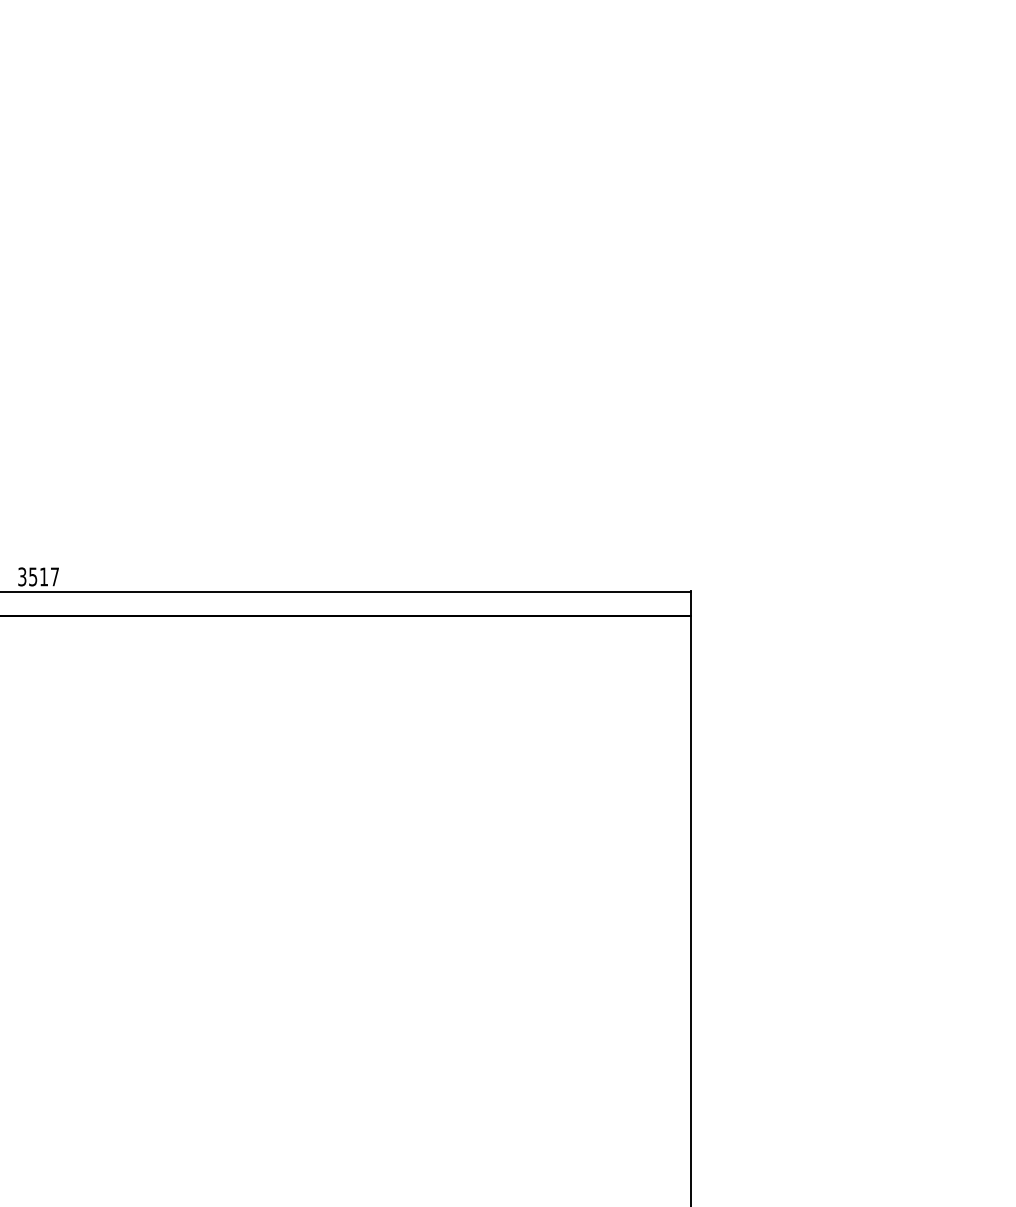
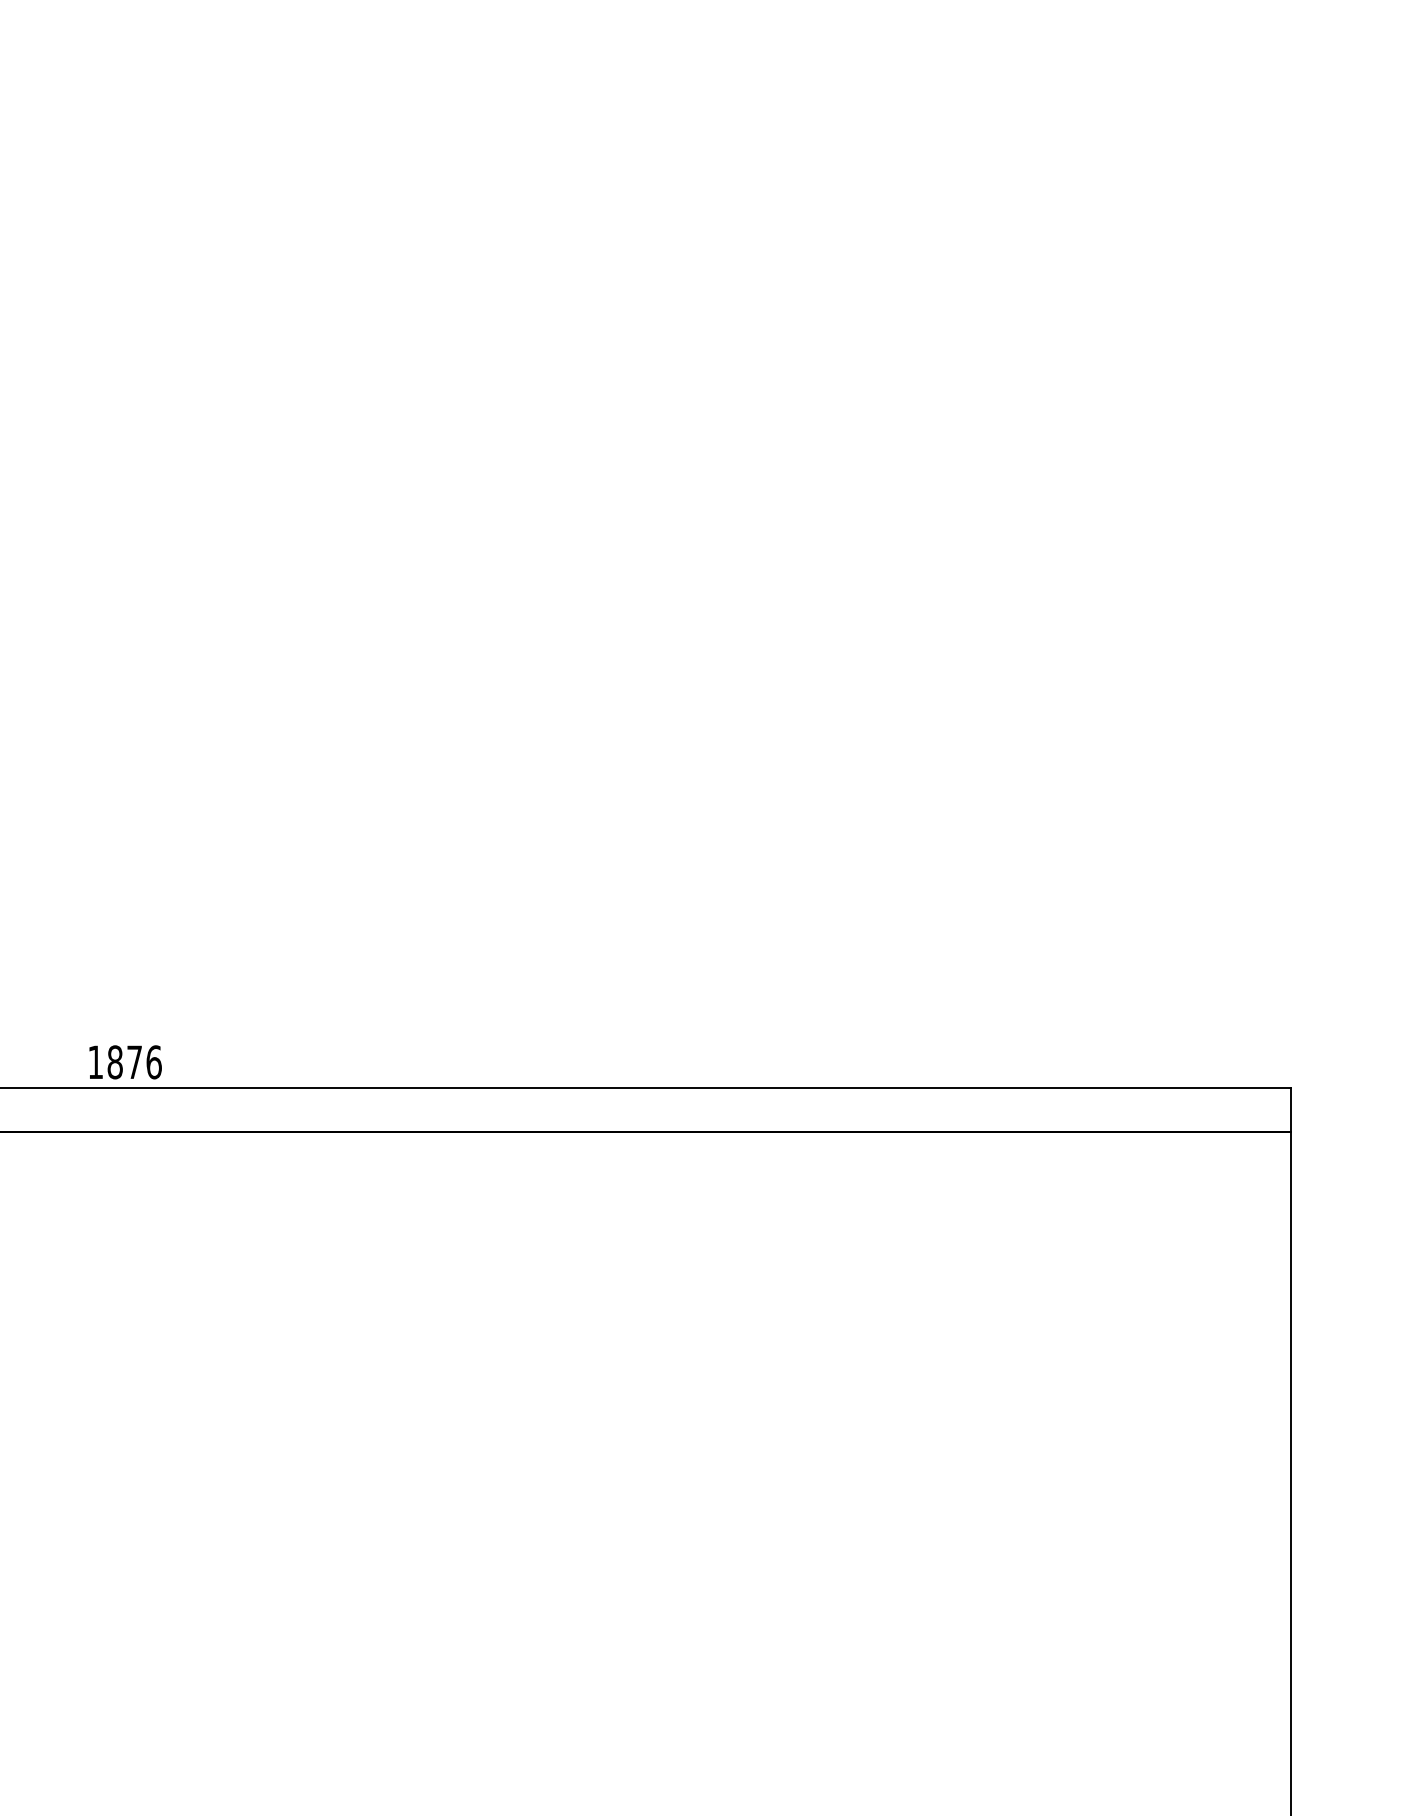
text: (38, 576) -> (124, 1061), 3517 -> 1876

